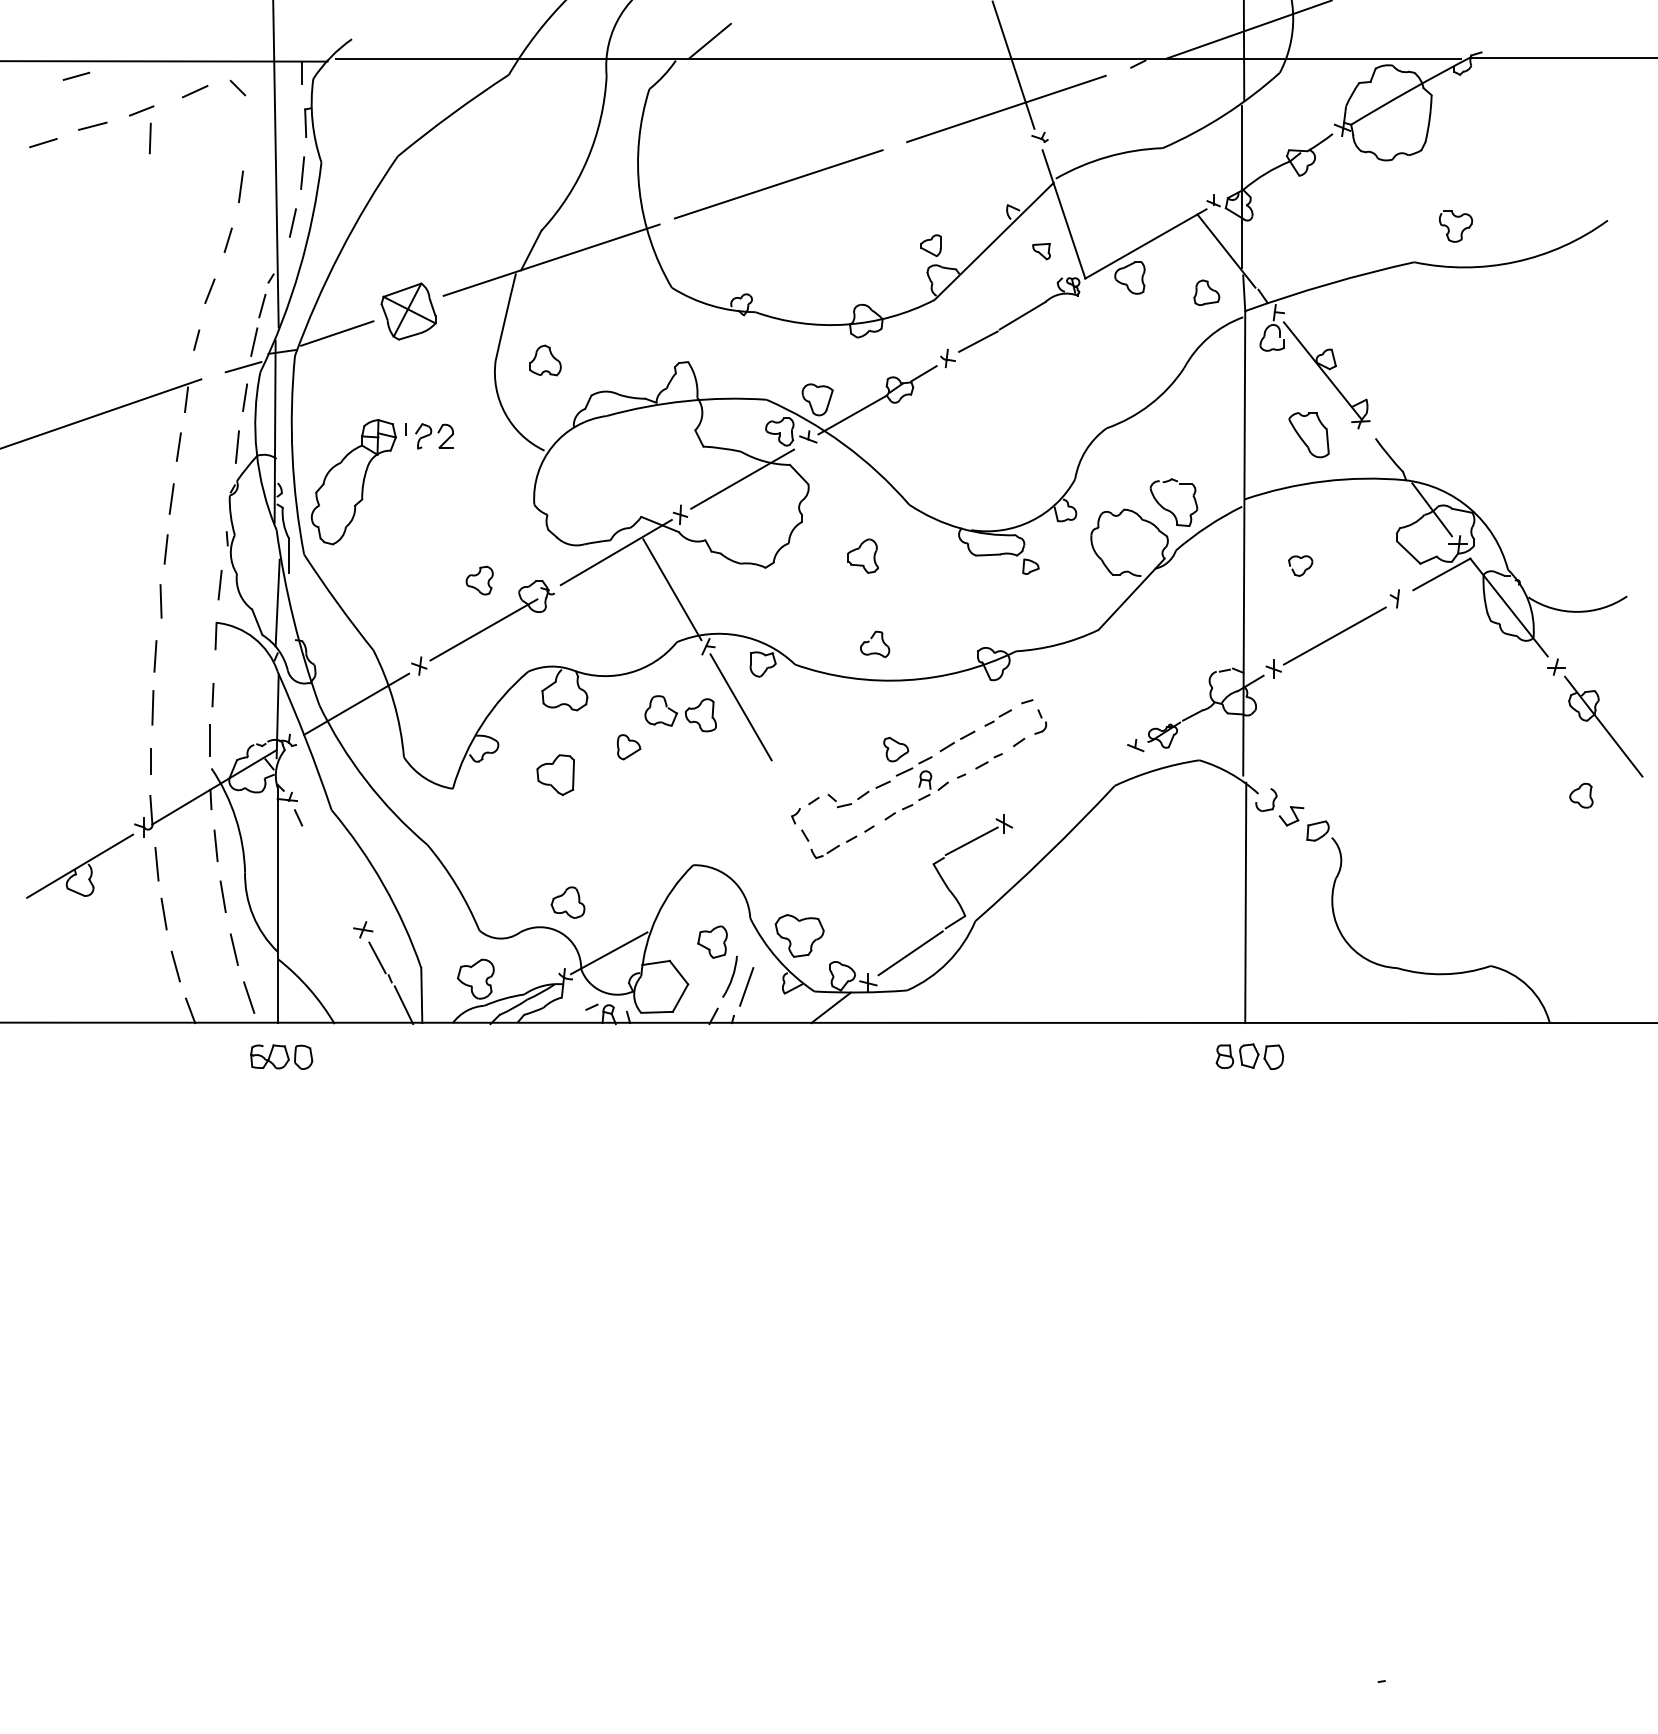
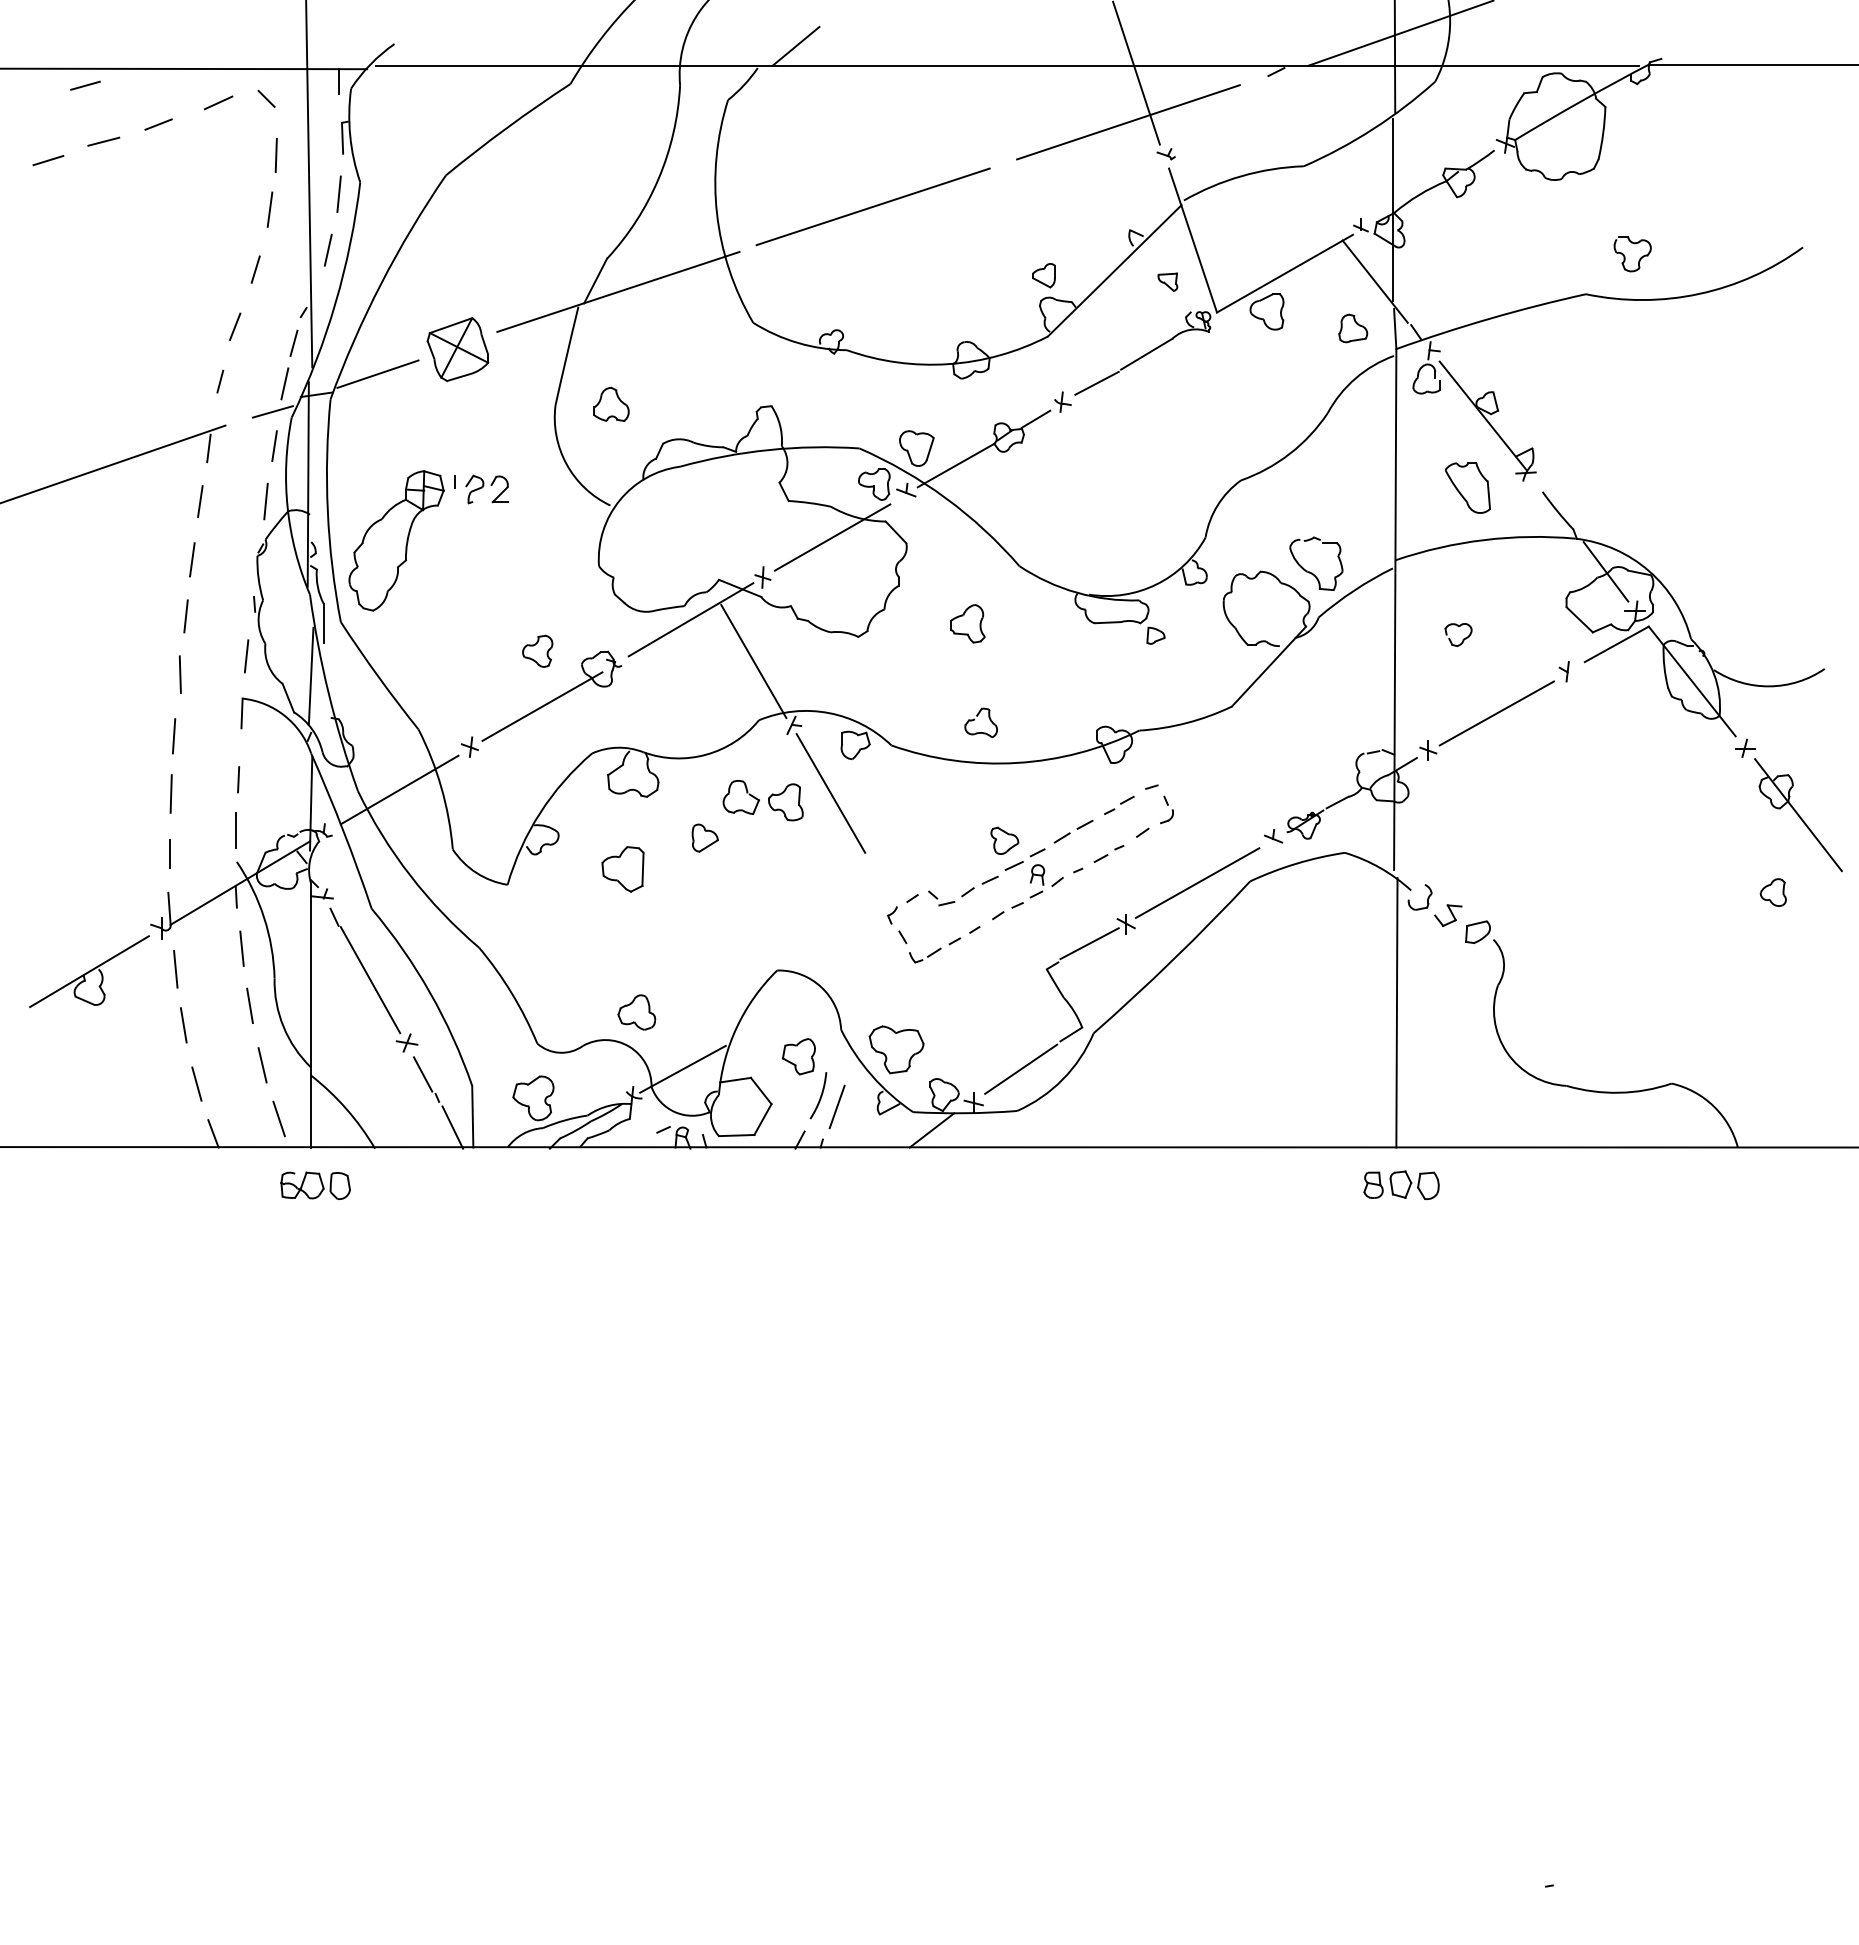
line: (149, 138) -> (275, 155), moved
line: (1067, 786) -> (1197, 882), added
line: (330, 874) -> (370, 980), added

